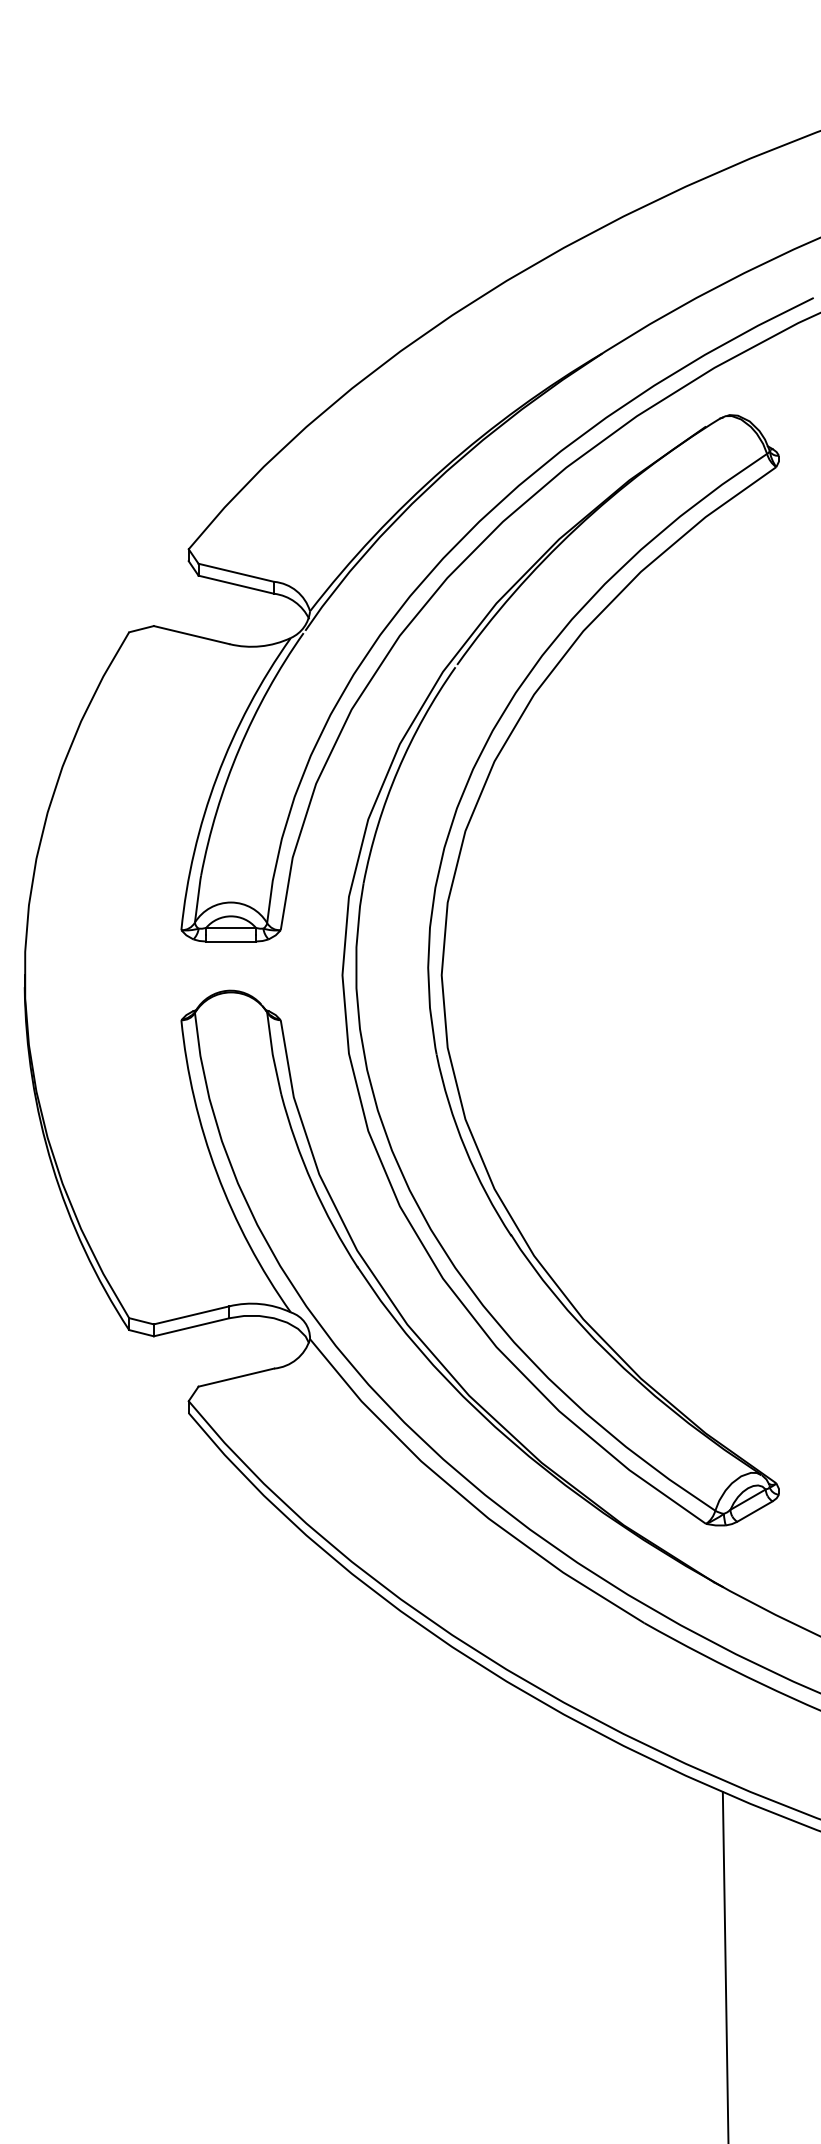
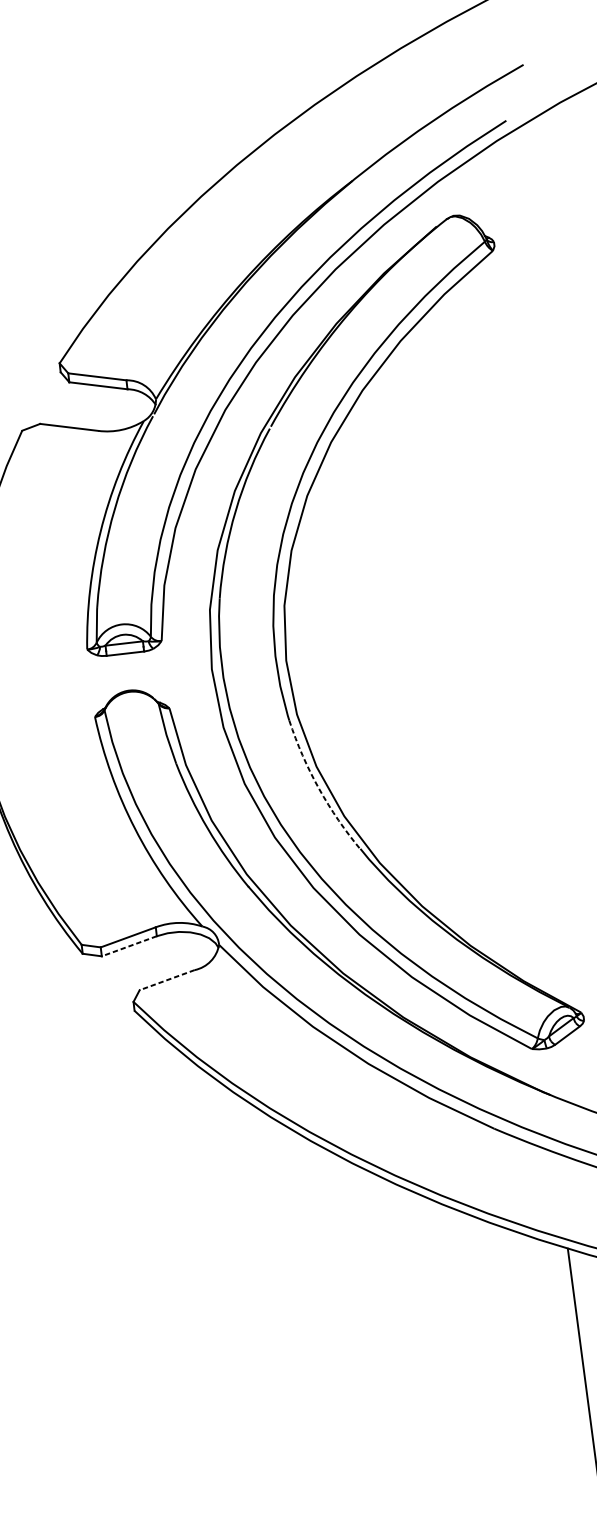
arc: (465, 1148) -> (319, 788), solid -> dashed
line: (191, 1327) -> (129, 946), solid -> dashed
line: (236, 1377) -> (167, 980), solid -> dashed

